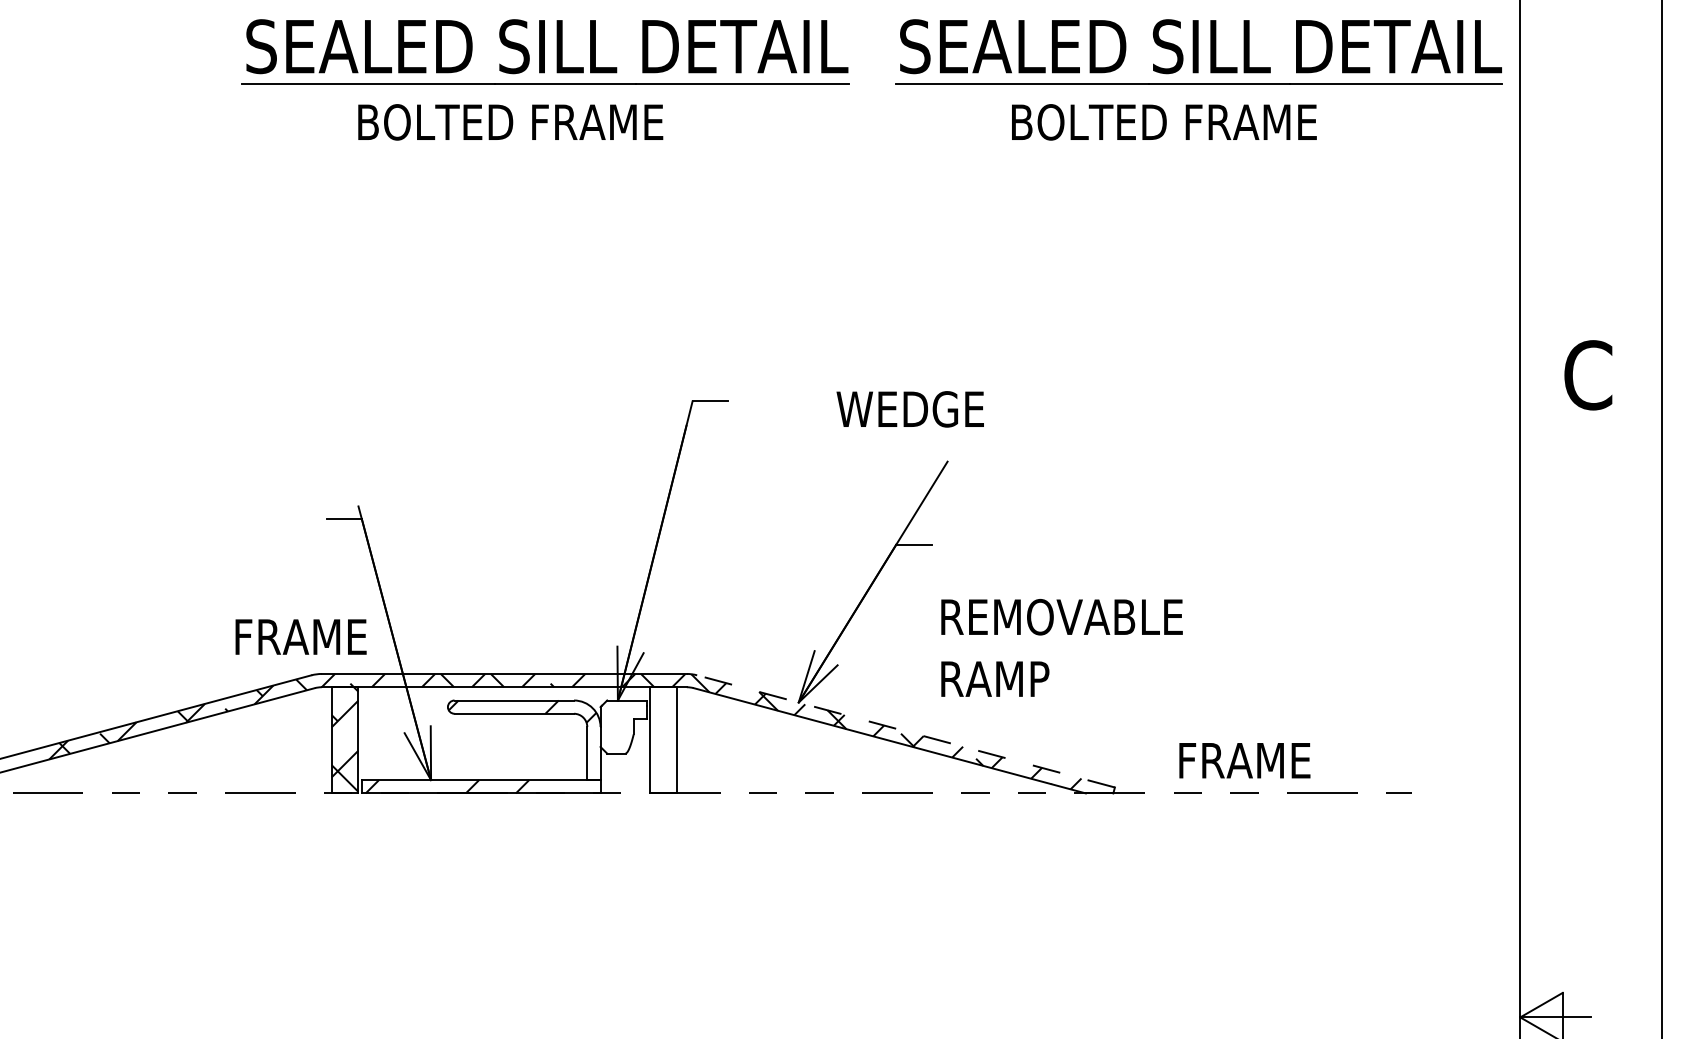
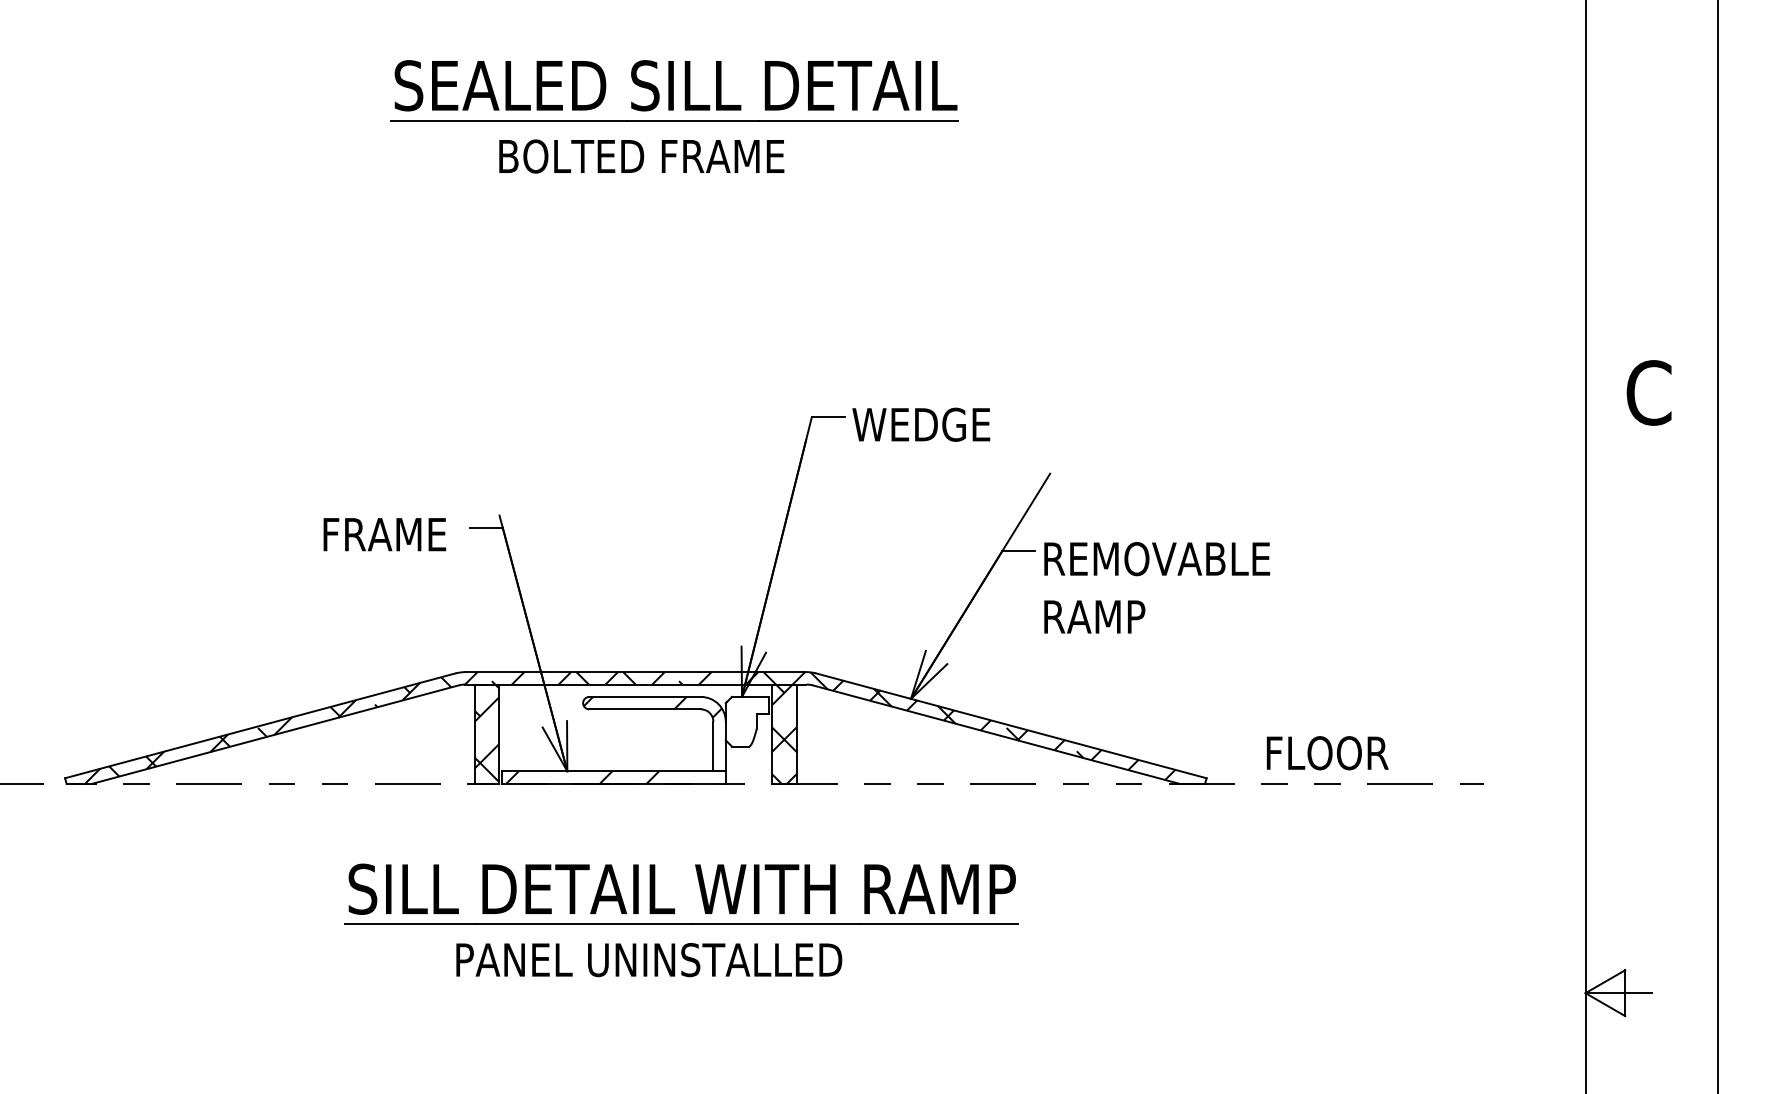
part: (1199, 79) -> (1285, 116), removed
text: (910, 409) -> (921, 424), moved
text: (300, 636) -> (384, 534), moved
text: (1062, 647) -> (1157, 587), moved
line: (905, 731) -> (1010, 725), dashed -> solid
hatch: (663, 739) -> (784, 733), added
text: (1258, 761) -> (1340, 753), FRAME -> FLOOR
part: (553, 939) -> (681, 920), added

